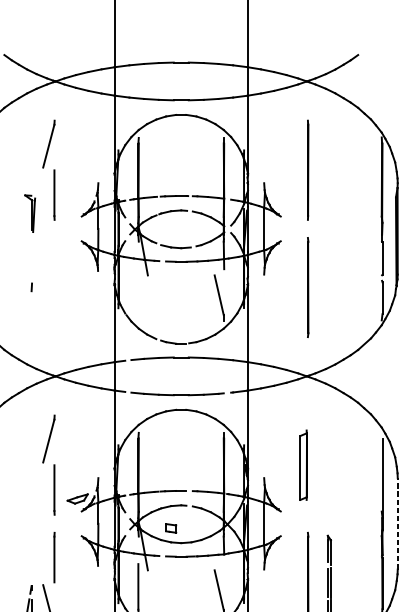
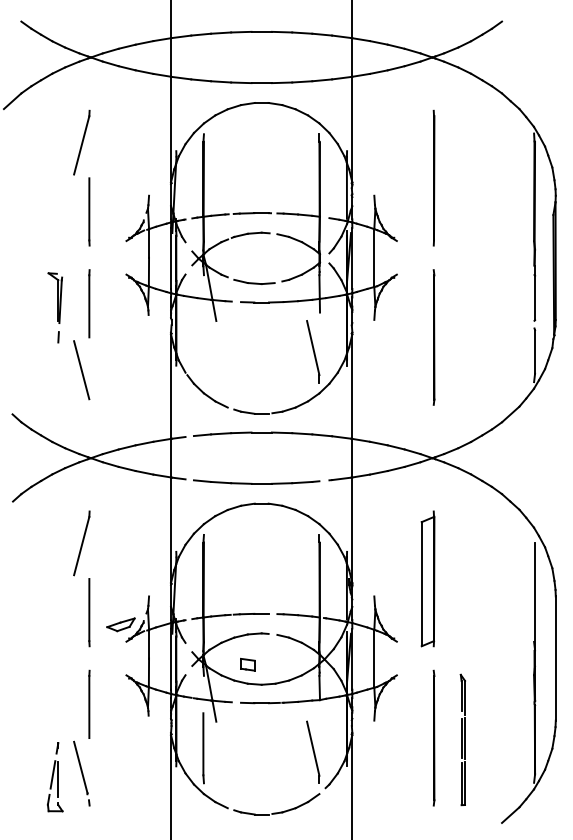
part: (30, 213) -> (55, 297), moved
line: (54, 262) -> (89, 303), added
line: (48, 311) -> (81, 370), added
part: (303, 464) -> (427, 578), size x1.43
line: (397, 523) -> (555, 658), dashed -> solid

